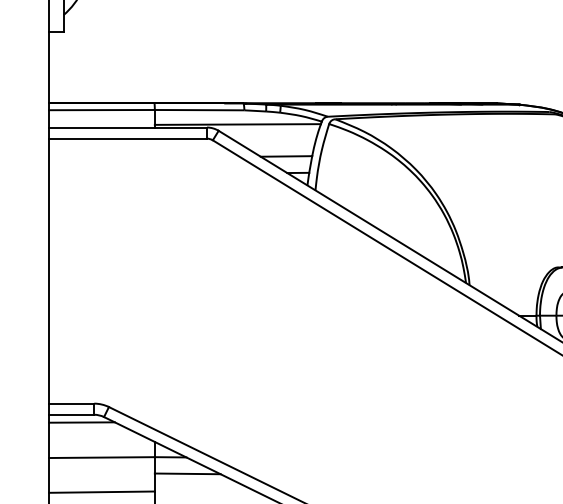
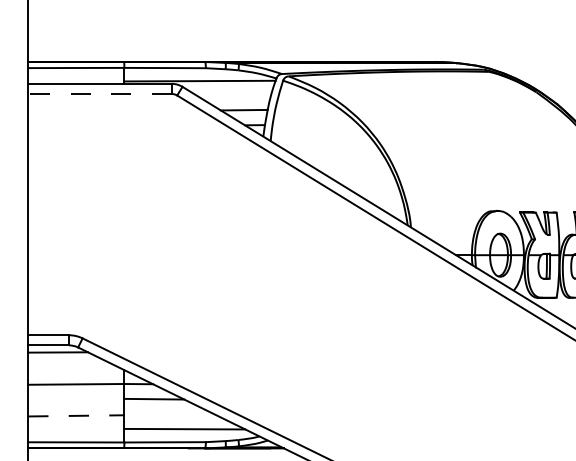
line: (128, 139) -> (100, 94), solid -> dashed
line: (102, 491) -> (76, 415), solid -> dashed

